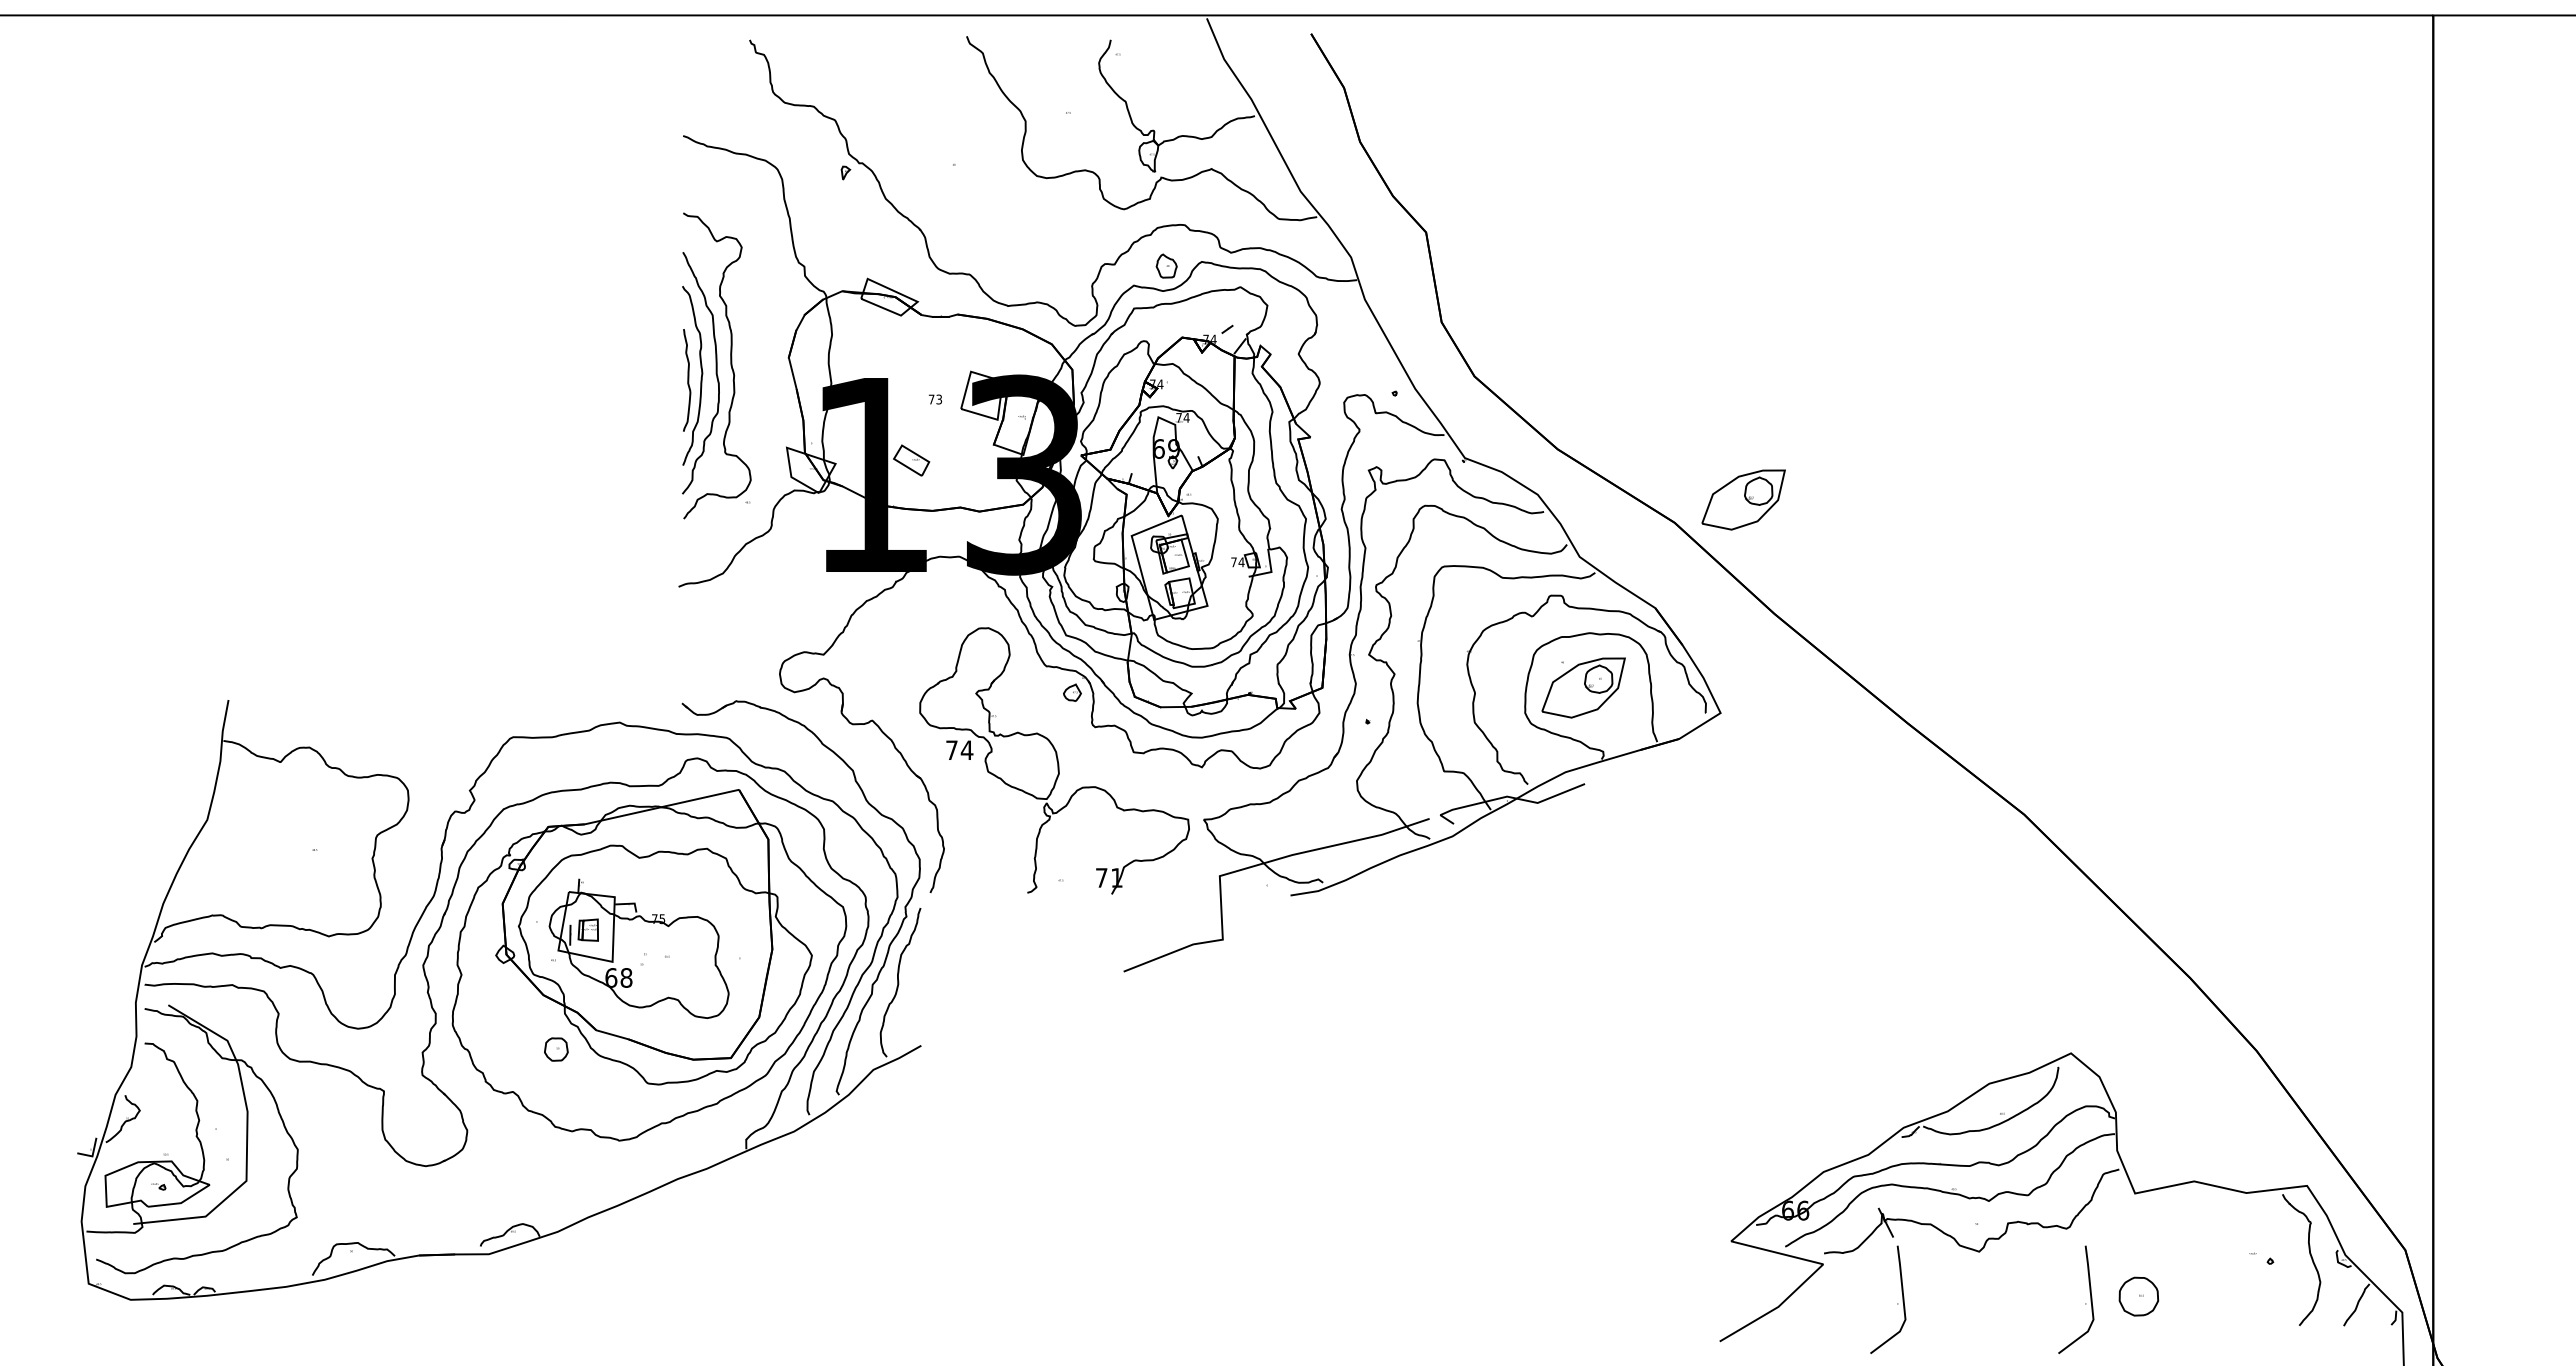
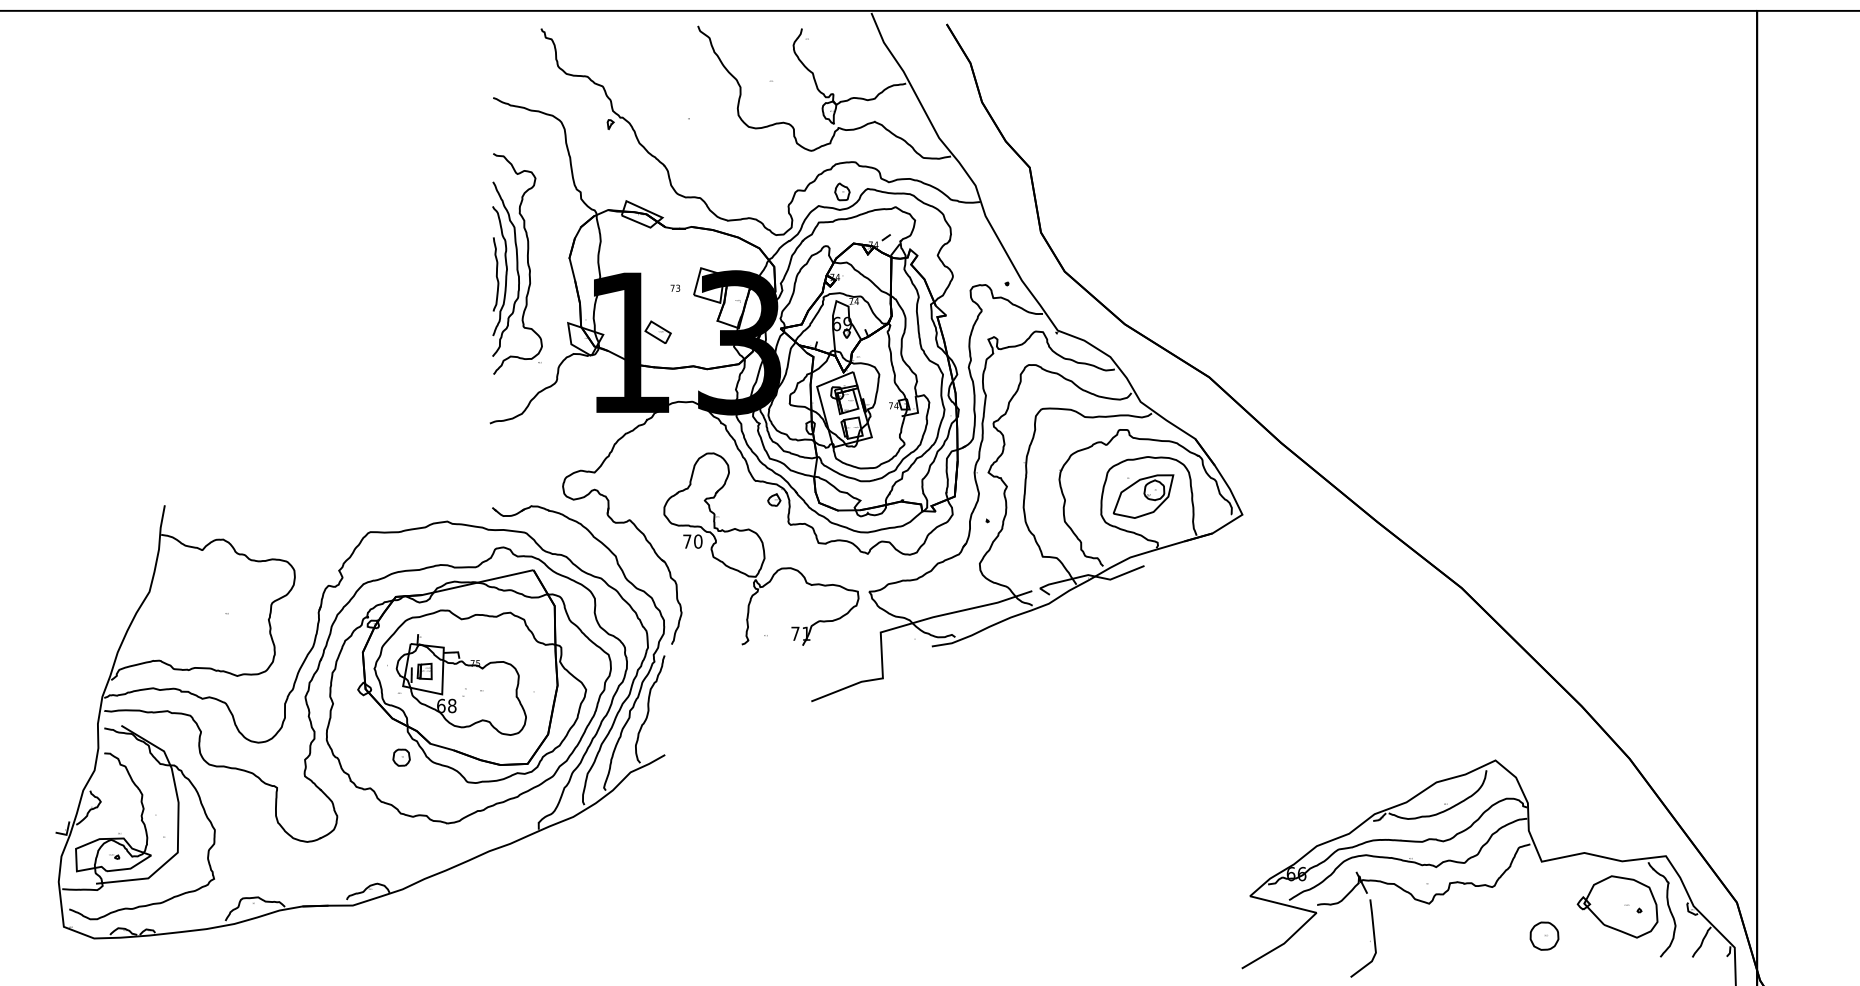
part: (1743, 499) -> (1258, 360), removed
text: (966, 750) -> (697, 541), 74 -> 70
part: (2240, 1255) -> (1617, 906), added
part: (2085, 1303) -> (1505, 941), removed

